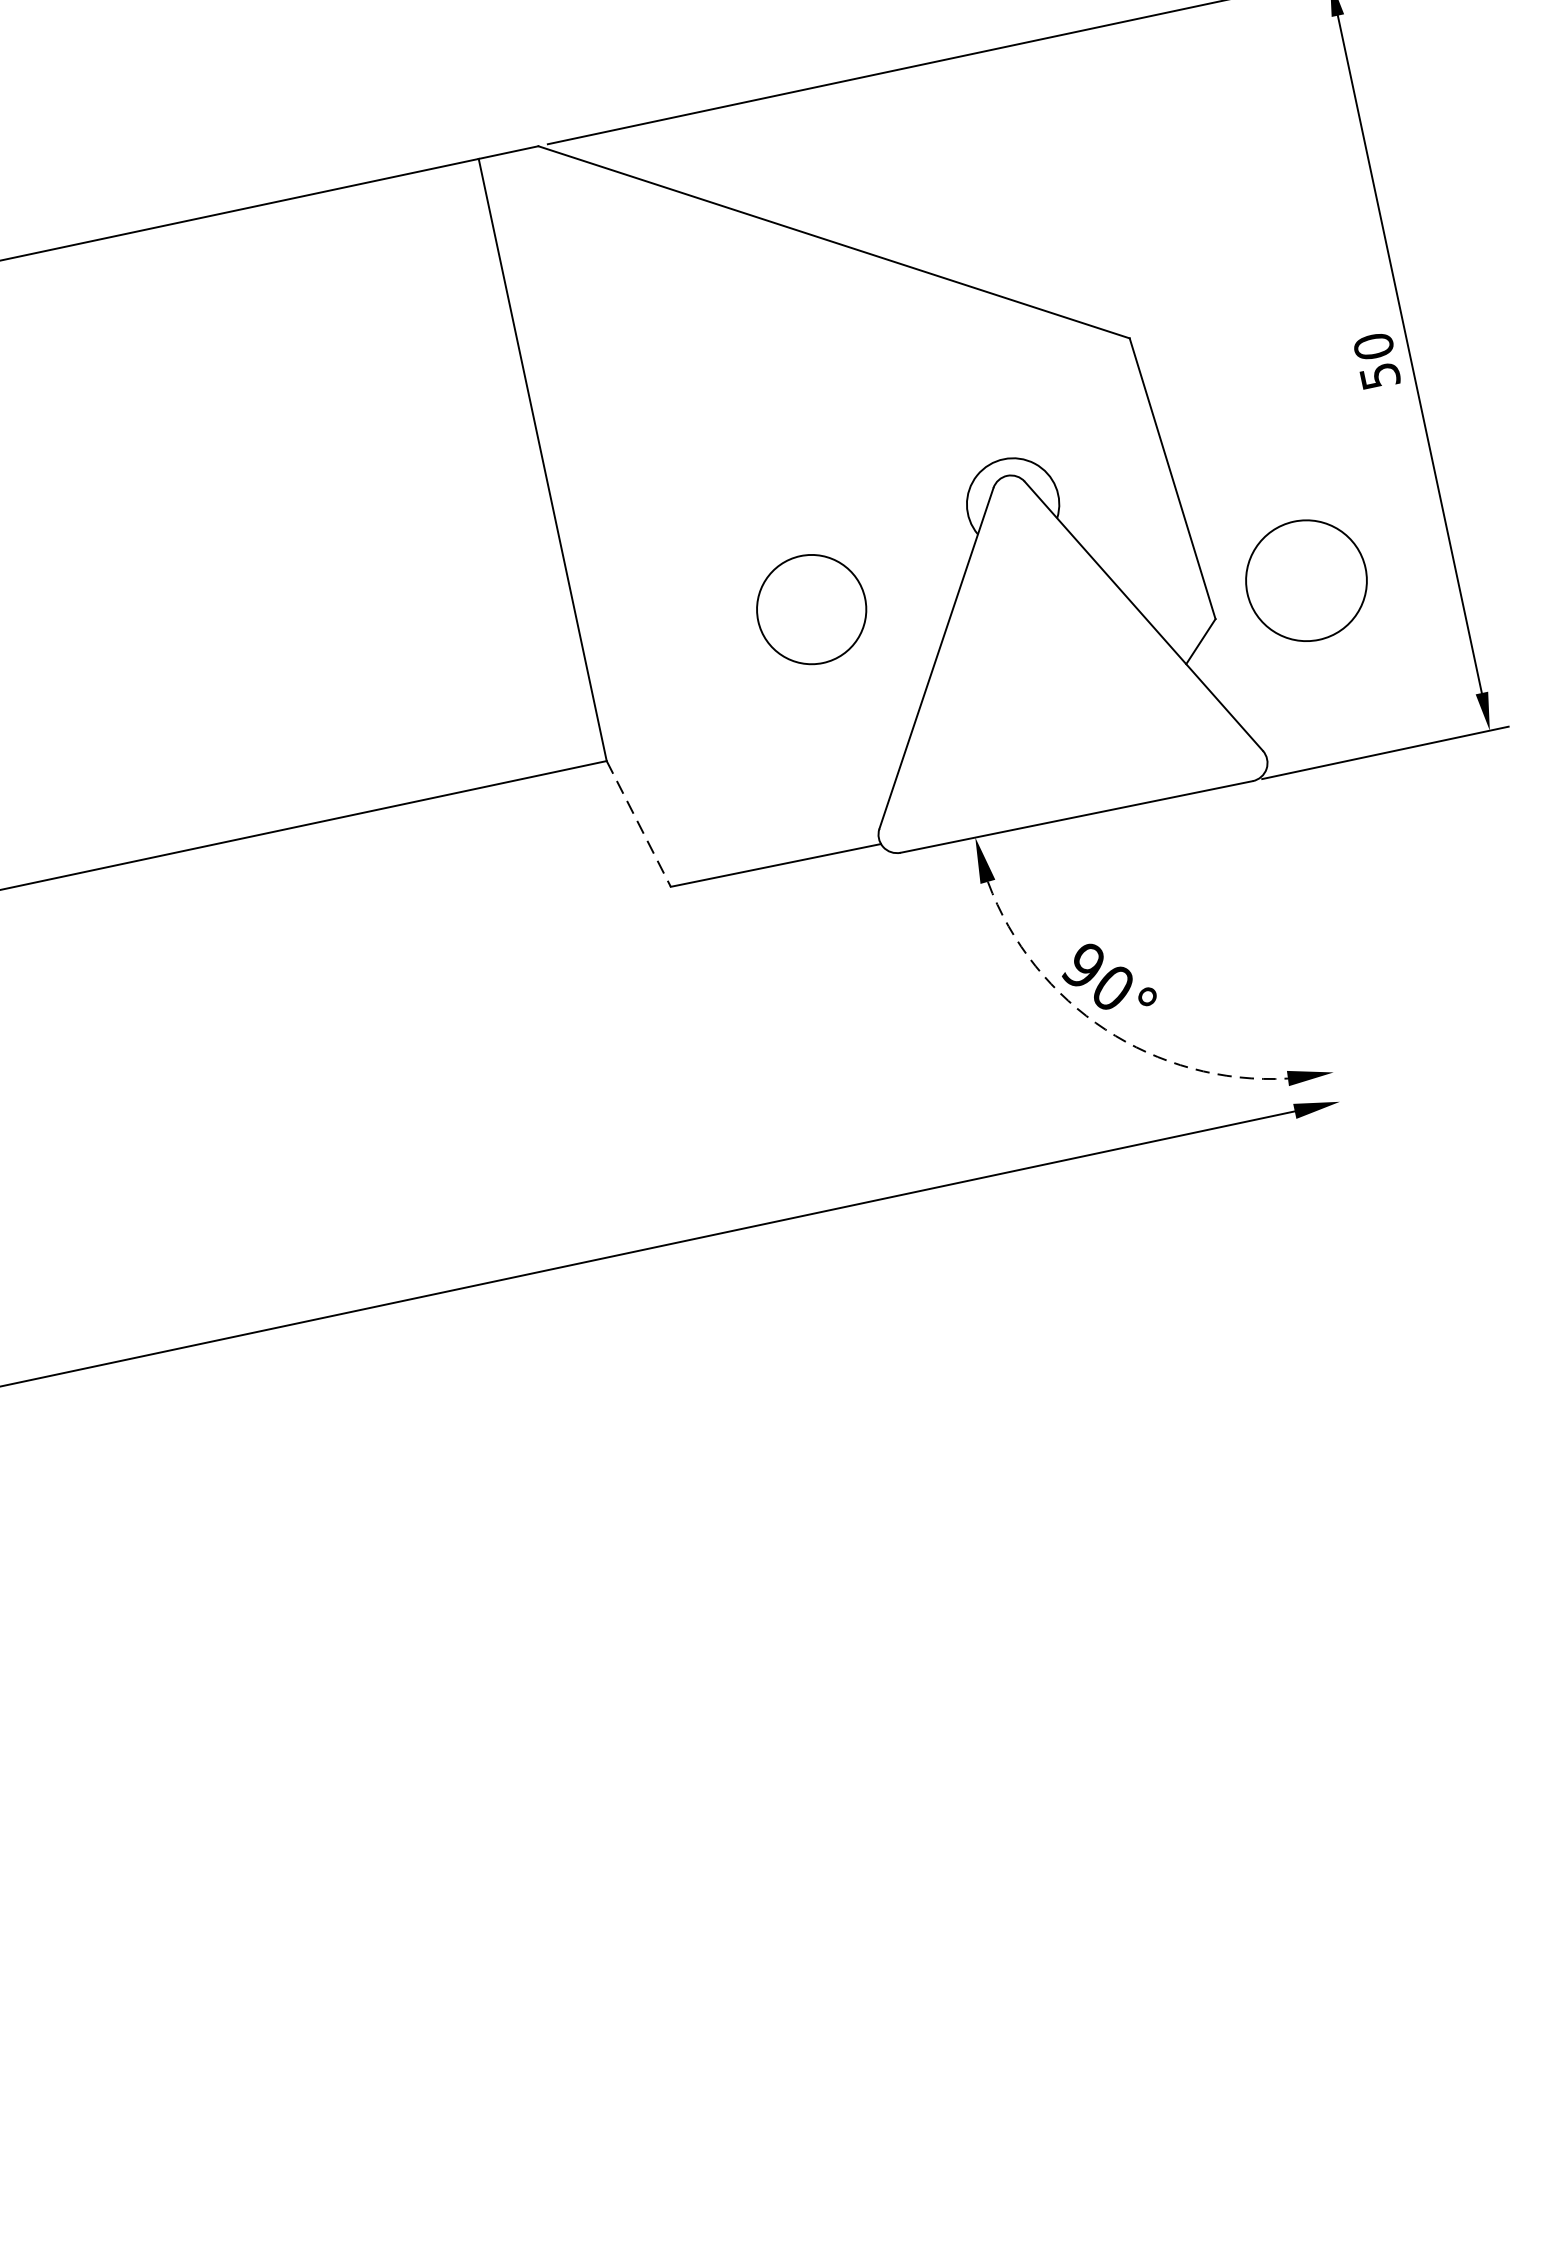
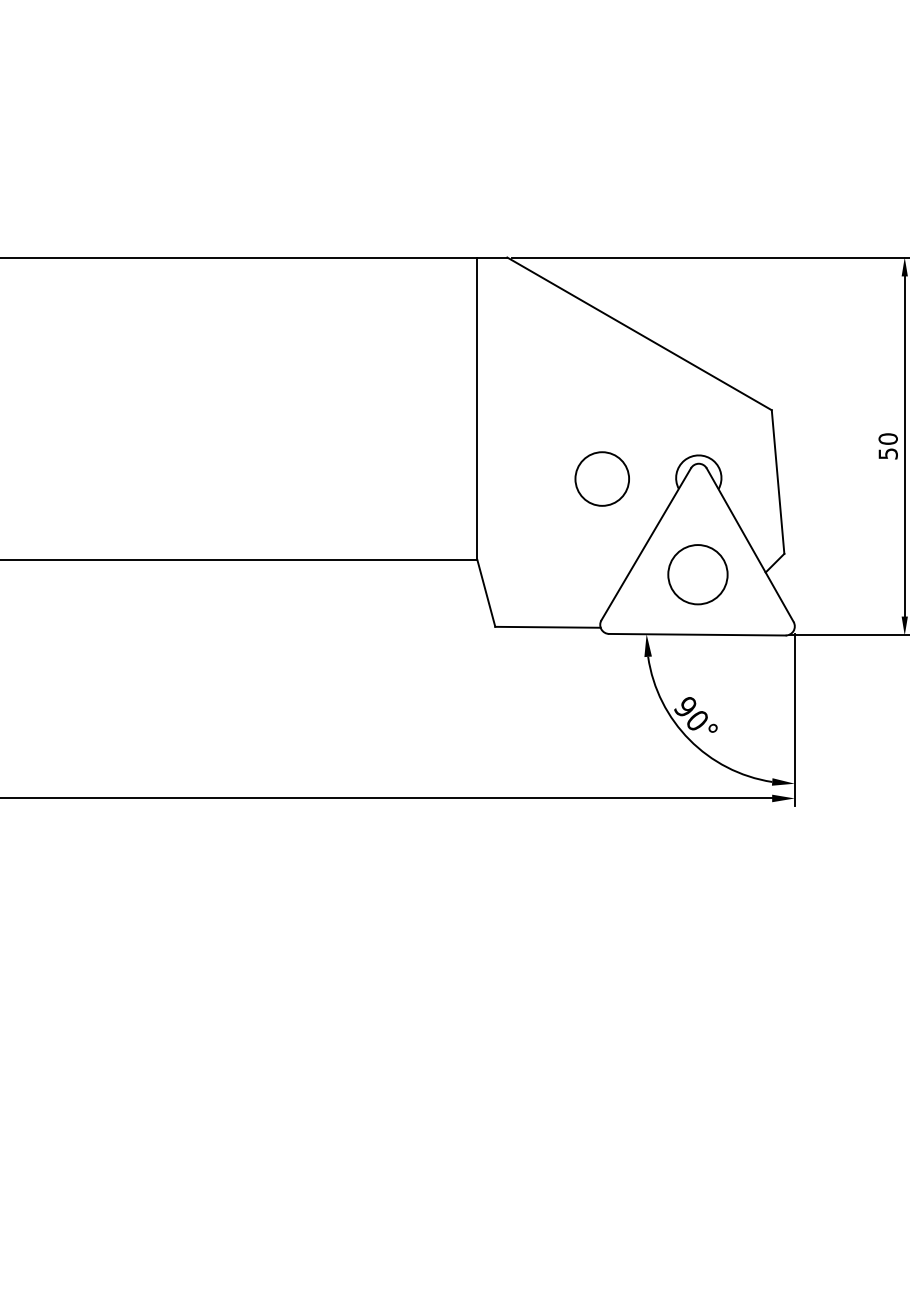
circle: (1305, 580) -> (697, 574), moved
circle: (809, 608) -> (601, 478), moved
line: (639, 824) -> (486, 593), dashed -> solid
line: (1305, 944) -> (794, 719), added
arc: (1105, 1028) -> (689, 739), dashed -> solid

